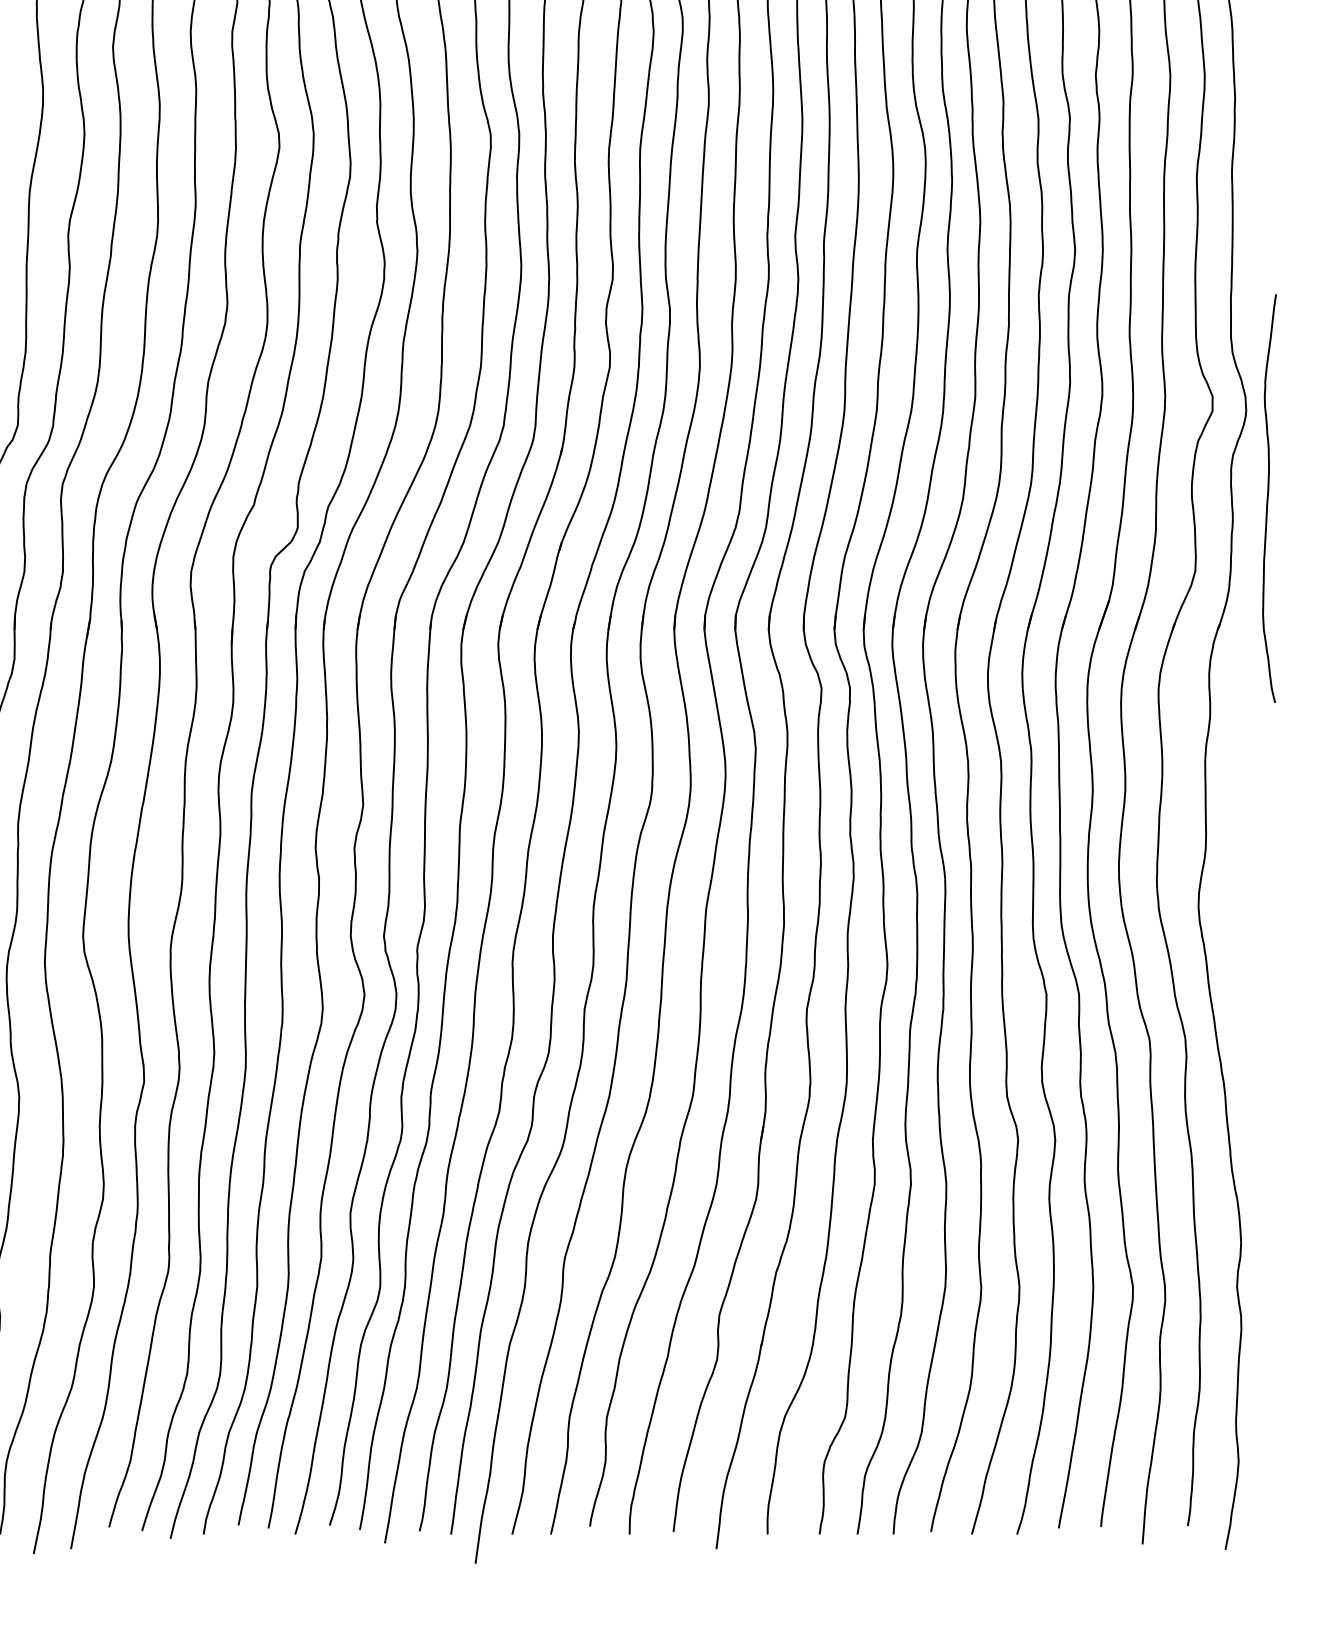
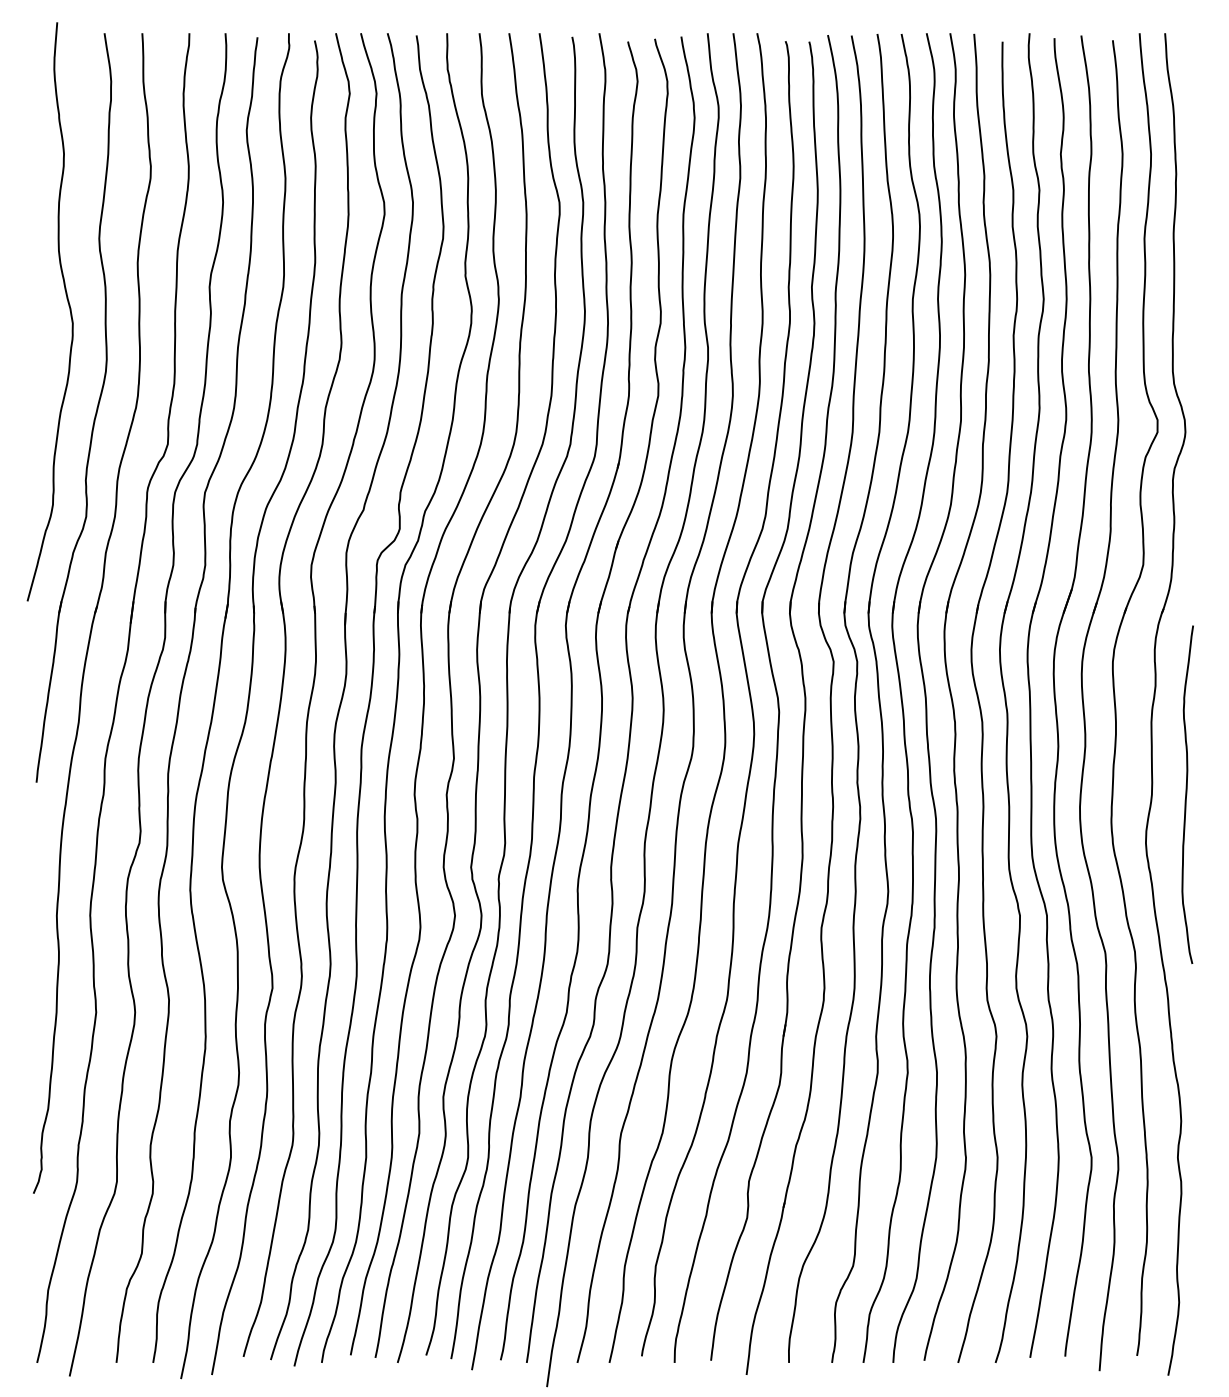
curve: (1269, 498) -> (1187, 794), moved

